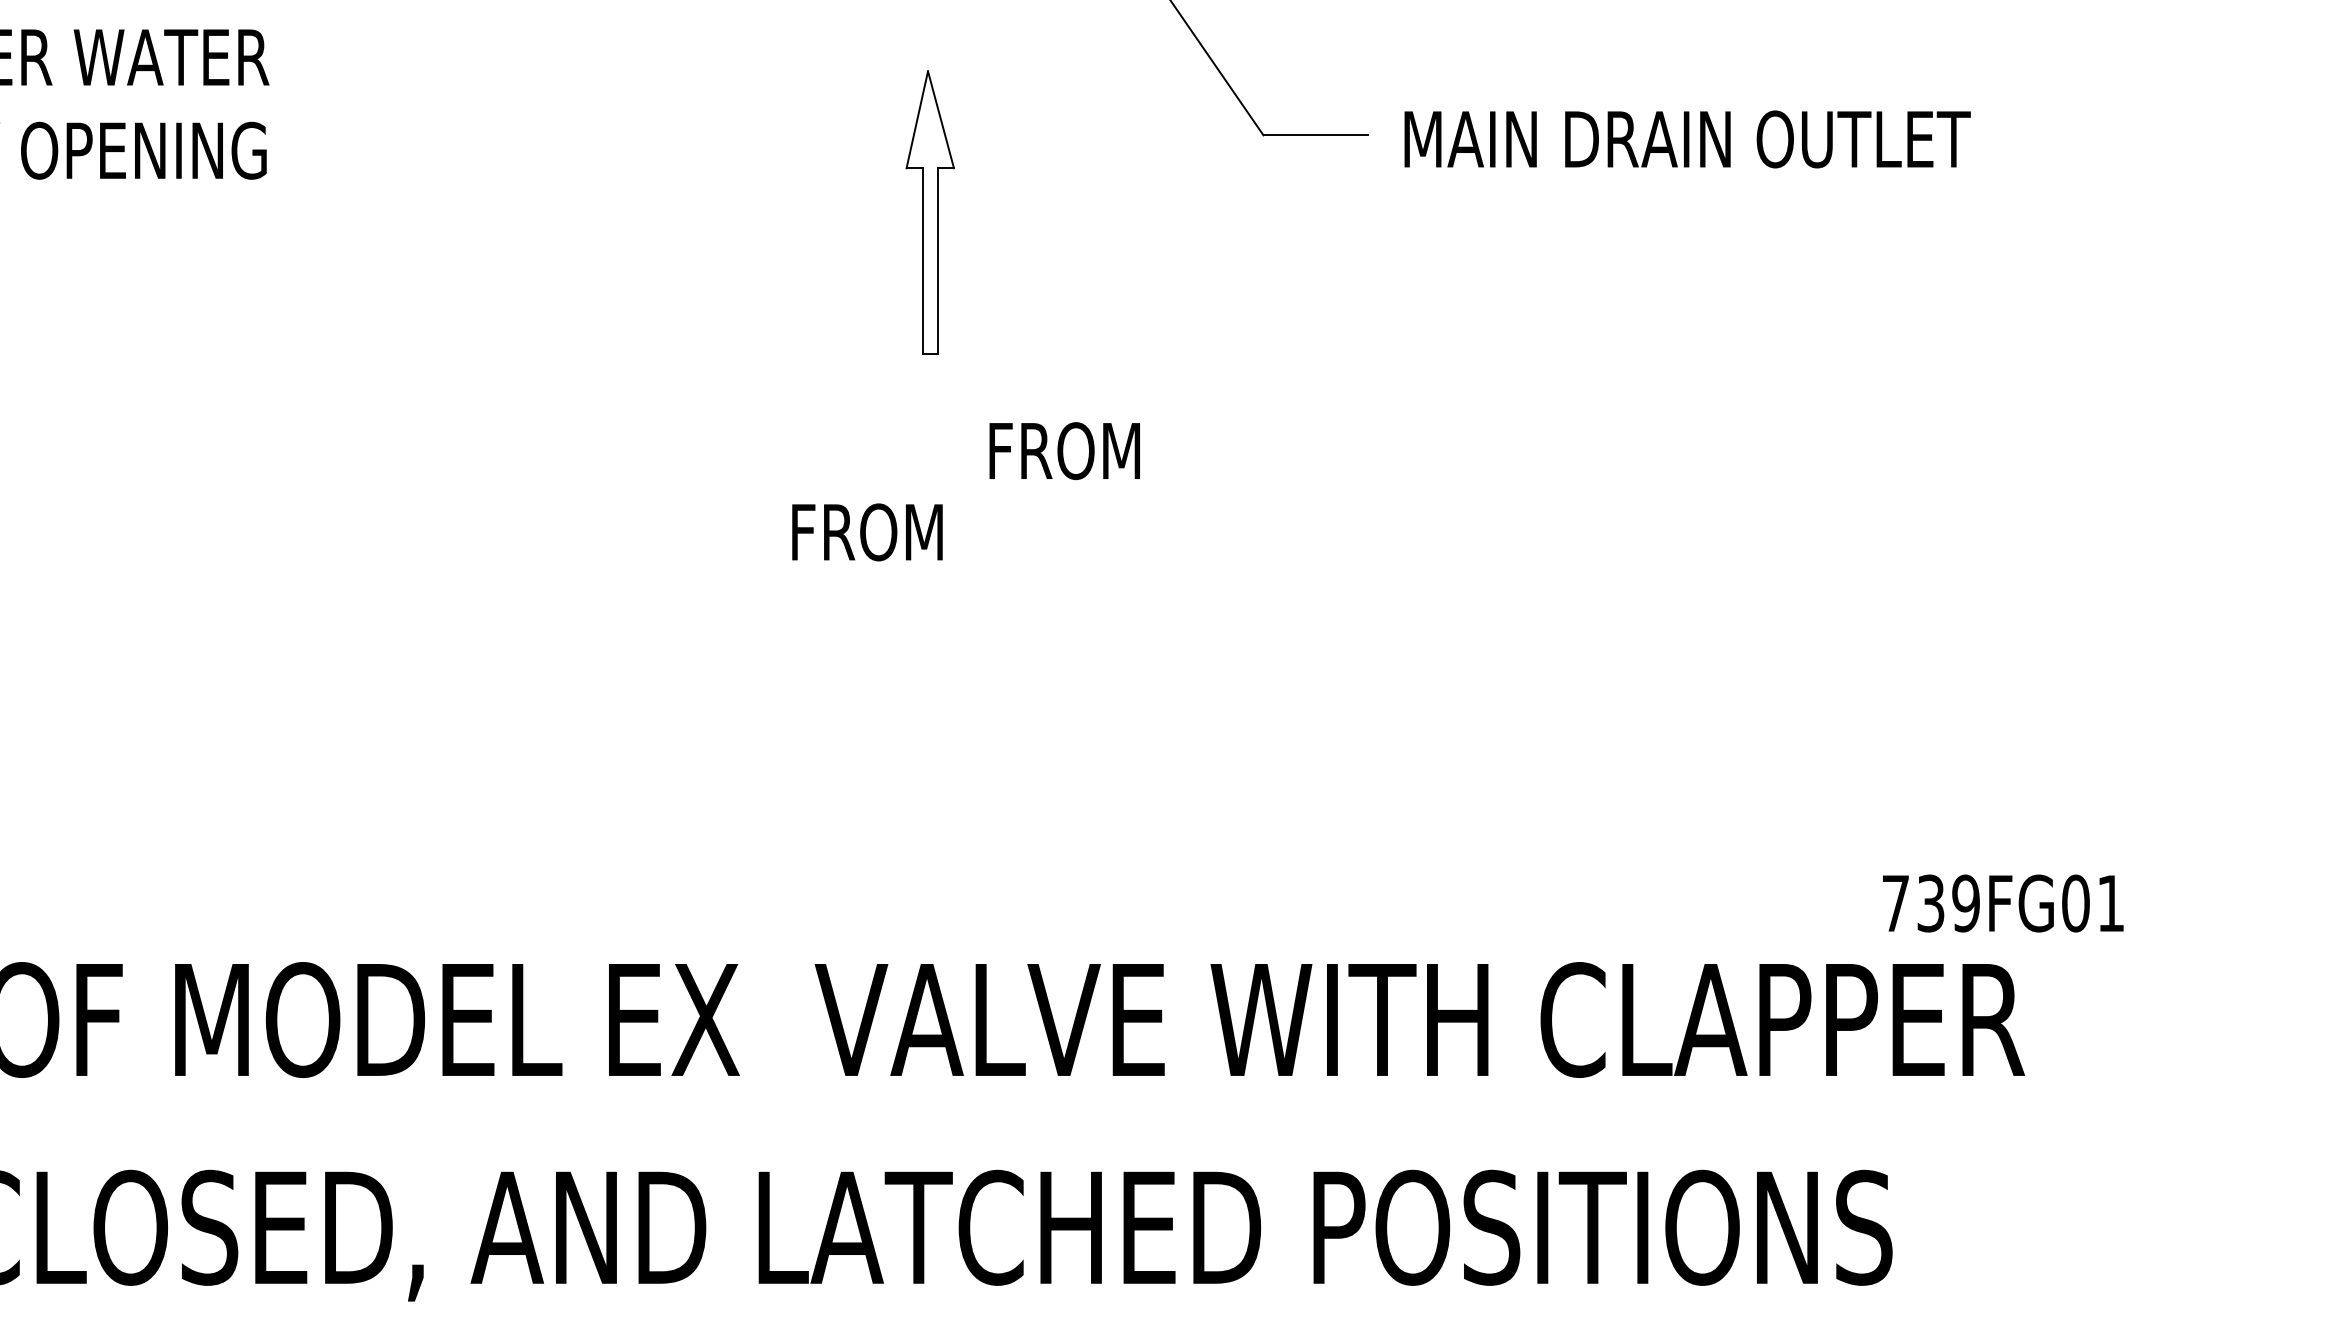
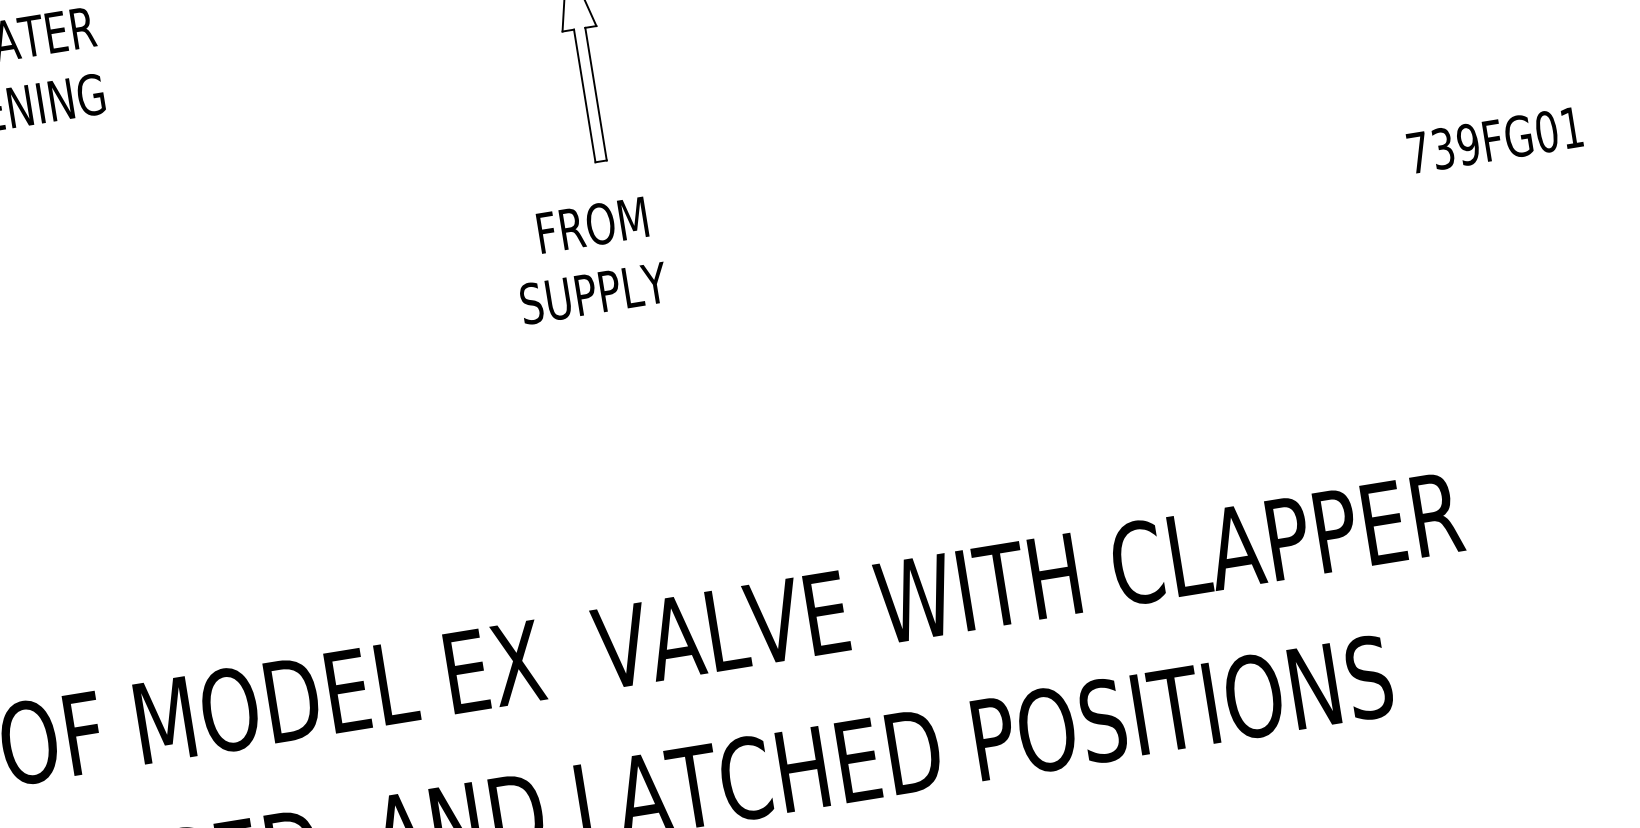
text: (1064, 451) -> (592, 225), moved
text: (891, 532) -> (593, 293), FROM -> SUPPLY
text: (2003, 903) -> (1495, 140), moved

